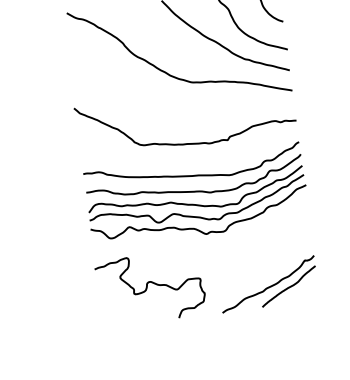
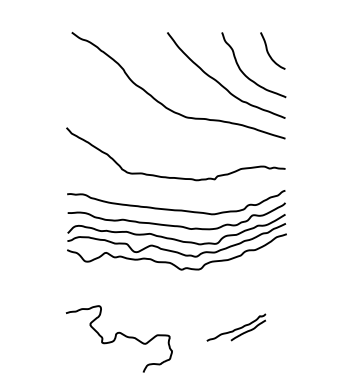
part: (268, 284) -> (236, 327), size x0.6
curve: (148, 287) -> (116, 338), moved

